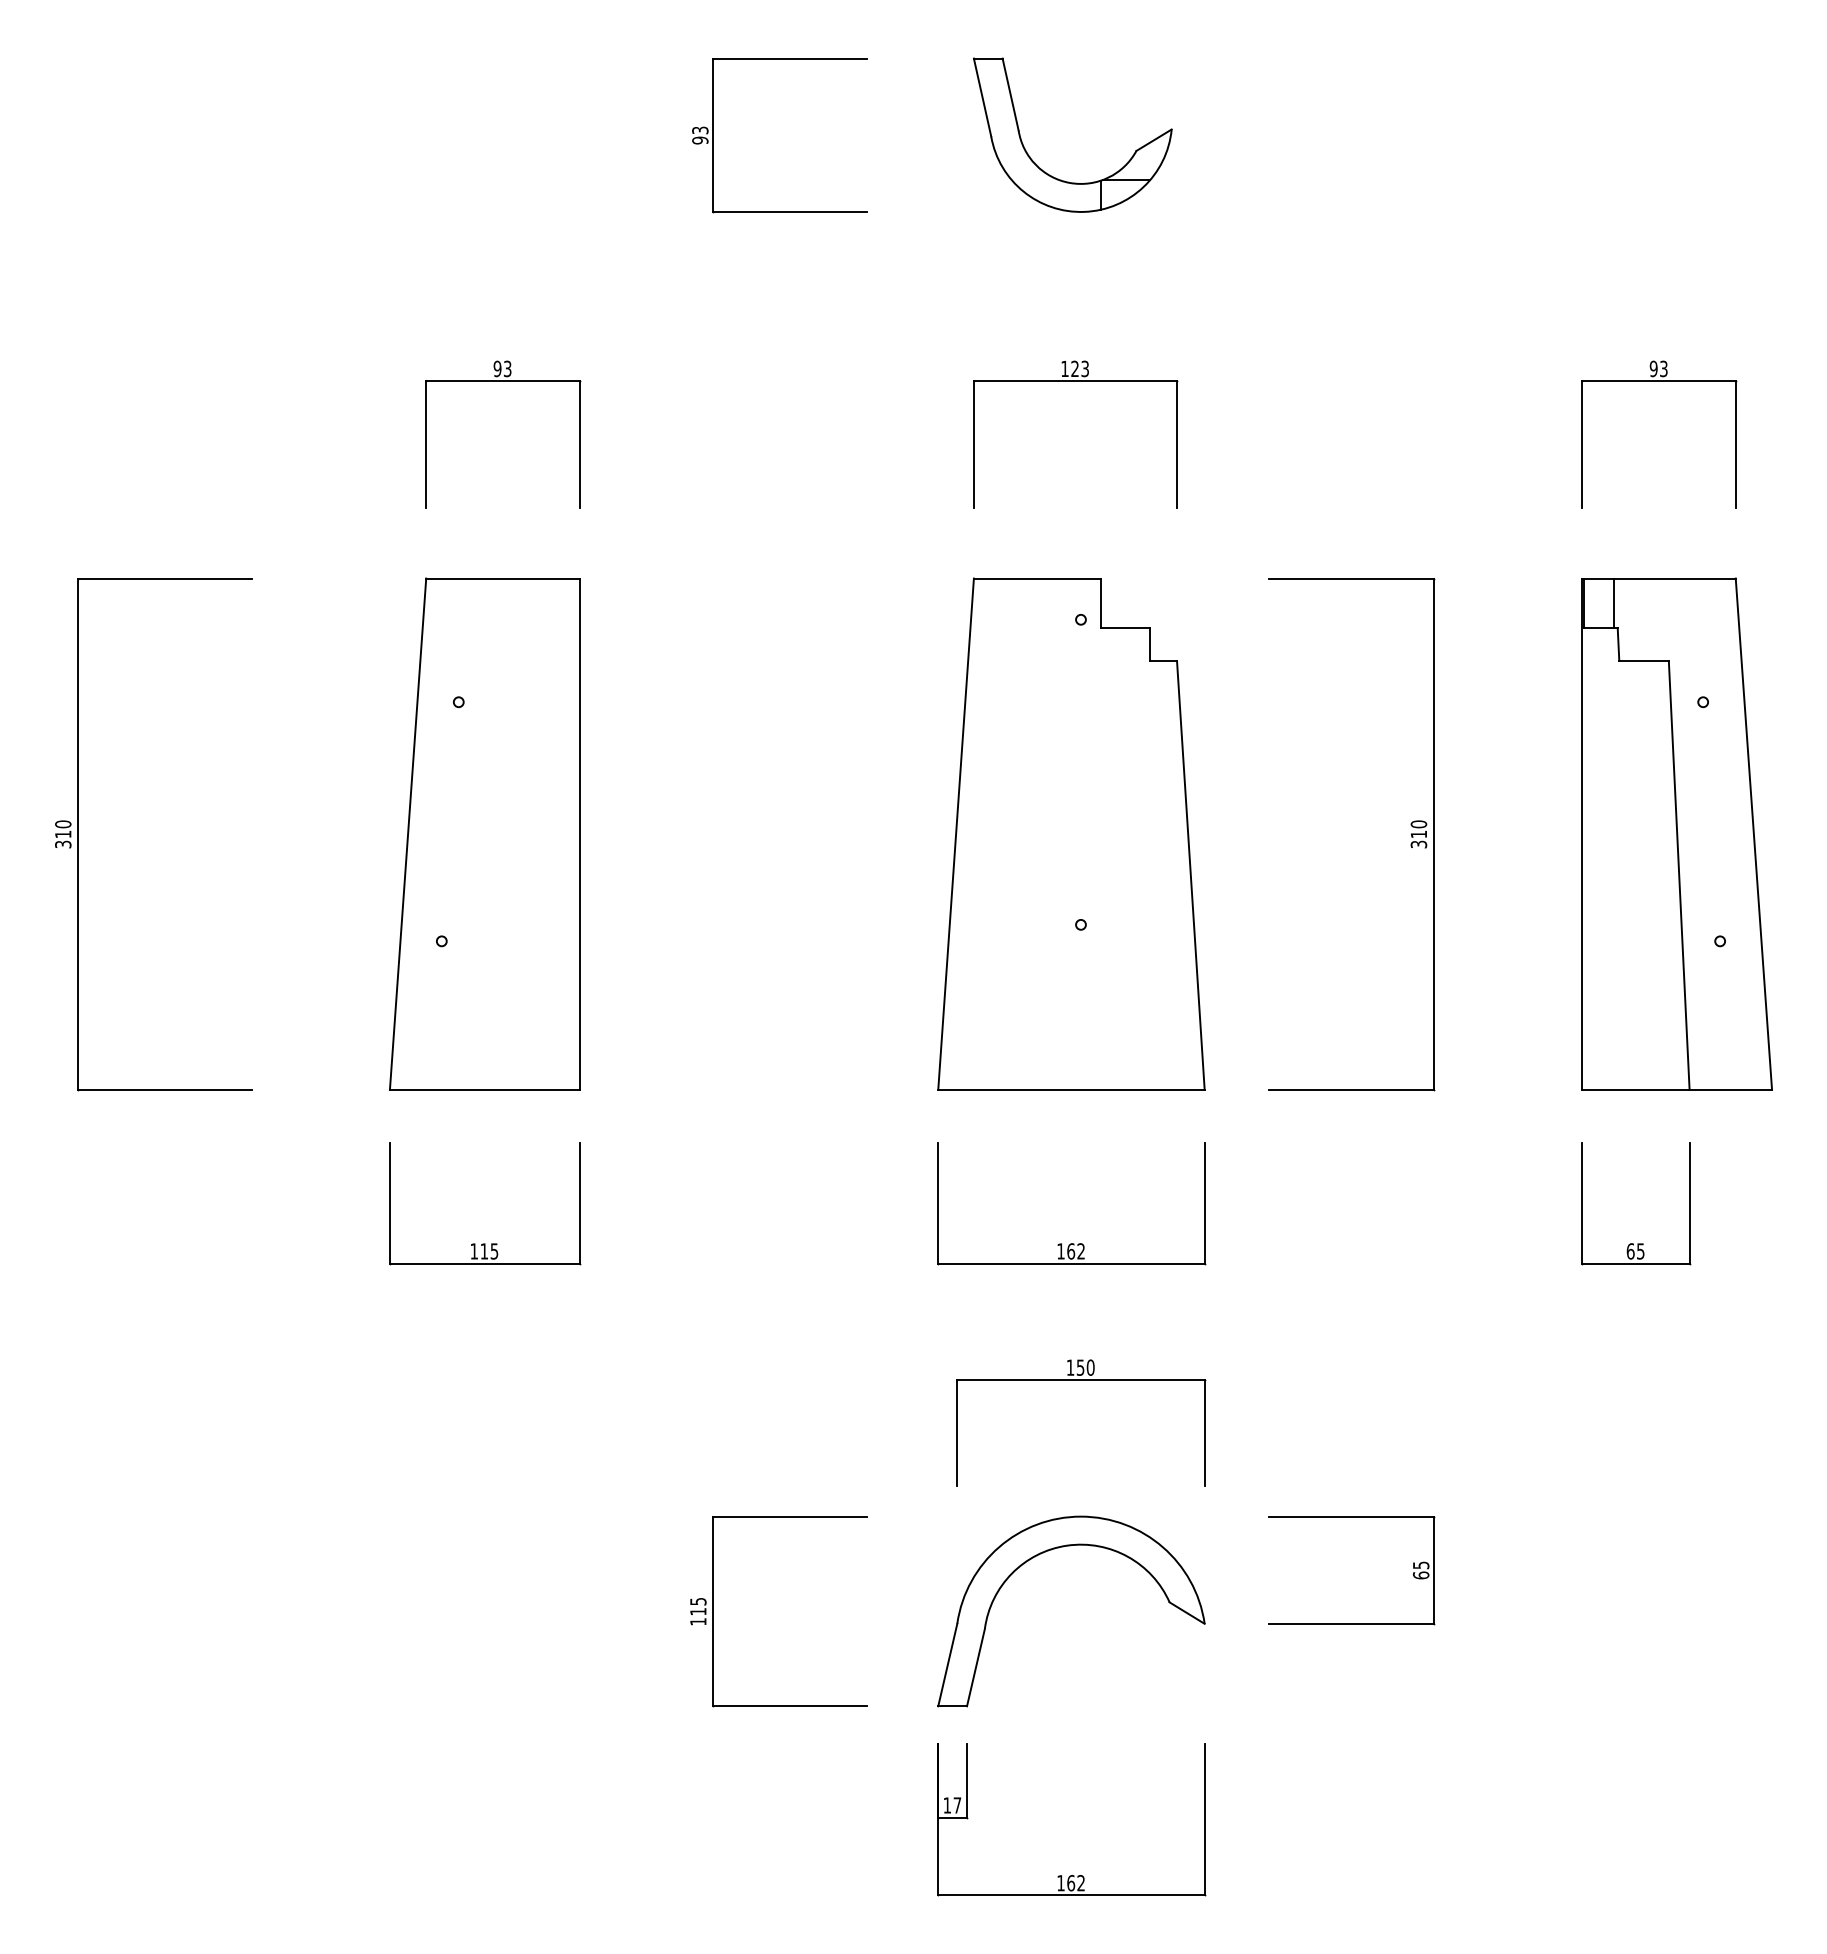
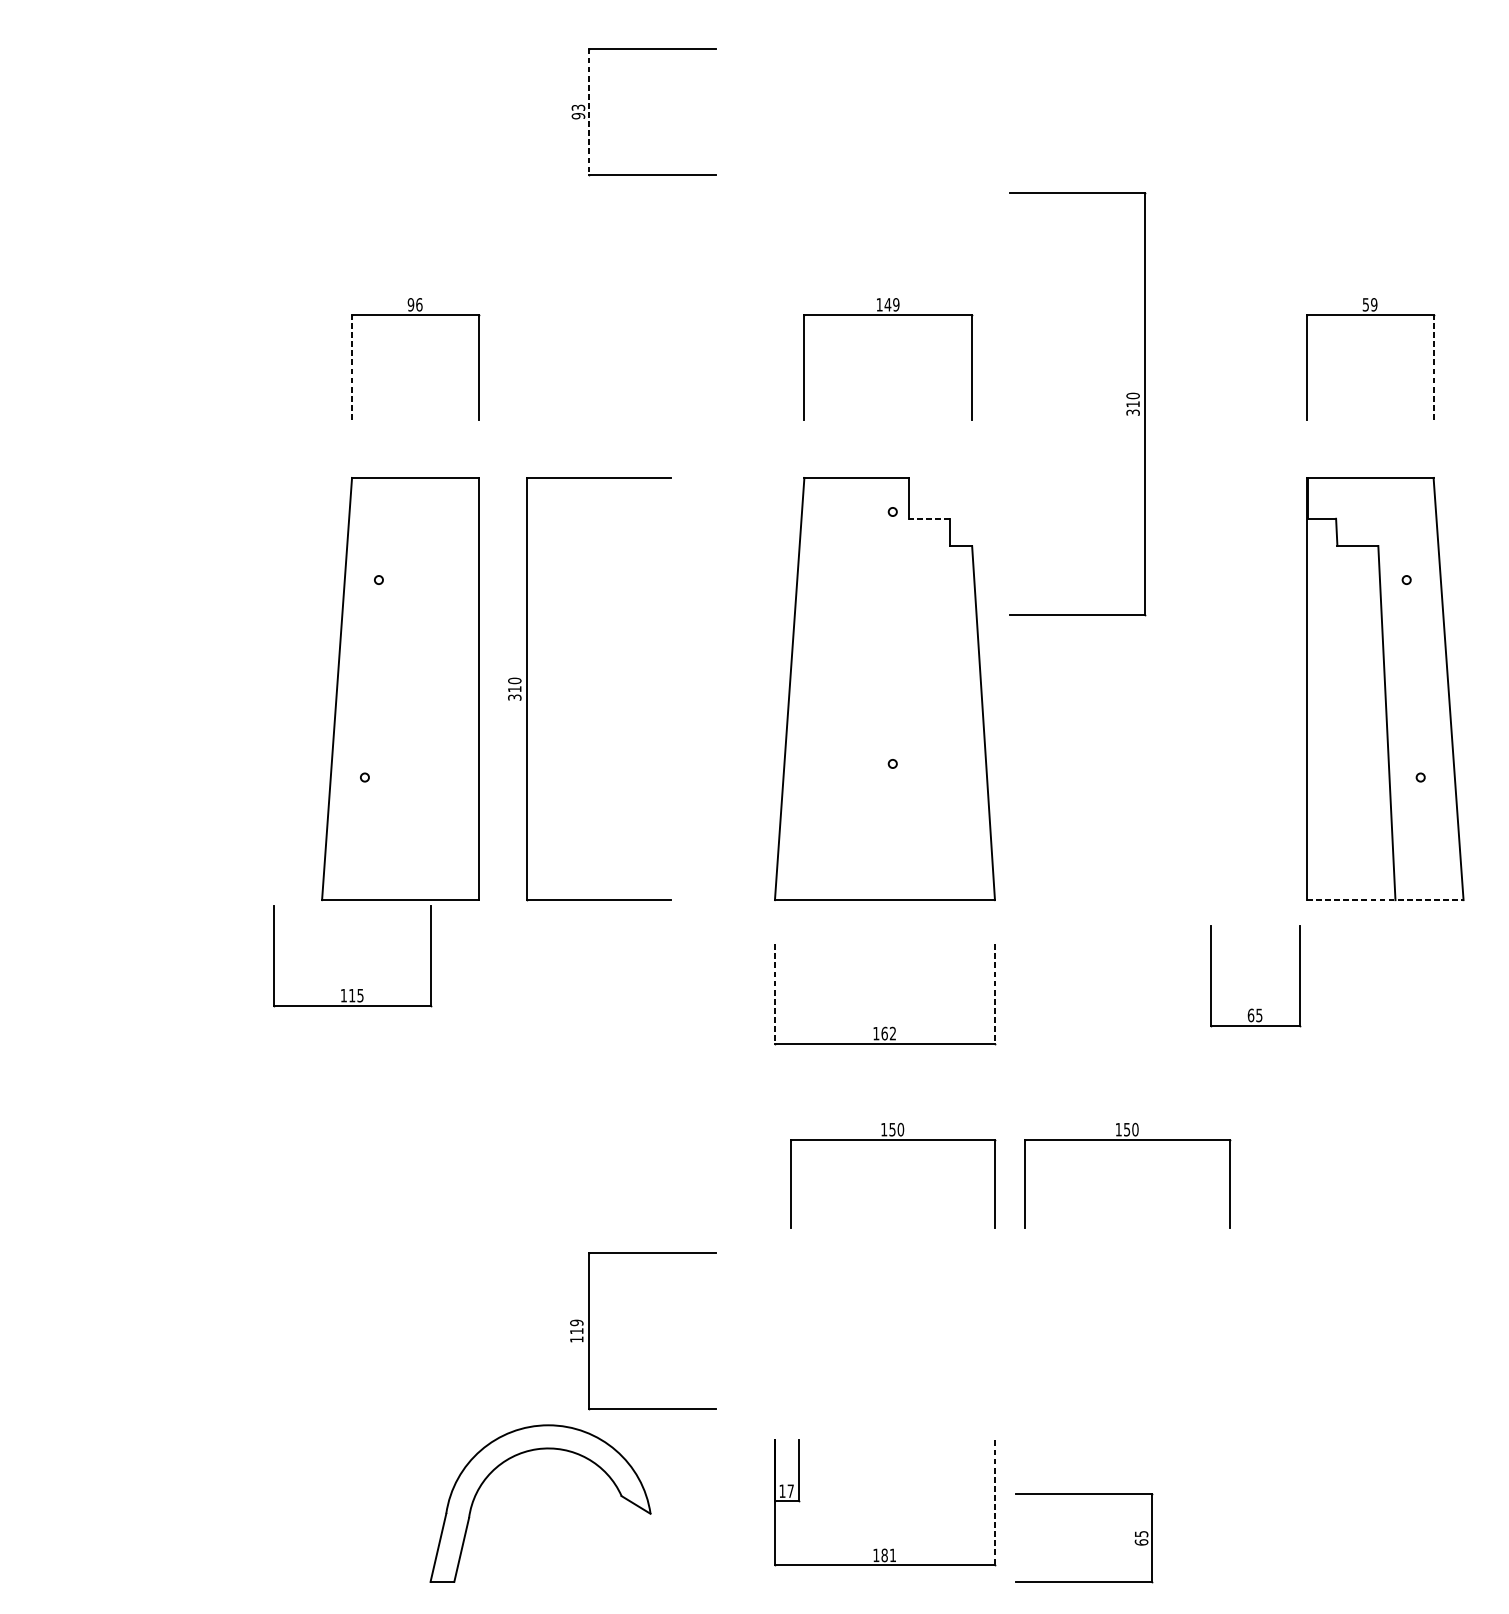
line: (713, 135) -> (589, 112), solid -> dashed
part: (1048, 173) -> (865, 143), removed
text: (507, 368) -> (419, 304), 93 -> 96
text: (1079, 368) -> (891, 304), 123 -> 149
text: (1658, 368) -> (1369, 304), 93 -> 59
line: (426, 444) -> (352, 367), solid -> dashed
line: (1735, 444) -> (1433, 367), solid -> dashed
line: (1613, 603) -> (1332, 498), removed
line: (1125, 628) -> (929, 519), solid -> dashed
part: (1410, 825) -> (1126, 396), moved
part: (78, 834) -> (527, 689), moved
line: (1677, 1089) -> (1385, 899), solid -> dashed
line: (938, 1203) -> (775, 994), solid -> dashed
line: (1204, 1203) -> (994, 994), solid -> dashed
part: (485, 1243) -> (353, 989), moved
part: (1637, 1243) -> (1256, 1008), moved
part: (1365, 1380) -> (1127, 1140), added
part: (1351, 1517) -> (1084, 1494), moved
part: (1059, 1548) -> (530, 1451), moved
text: (698, 1601) -> (576, 1322), 115 -> 119
line: (1204, 1819) -> (994, 1502), solid -> dashed
text: (1075, 1883) -> (888, 1555), 162 -> 181

